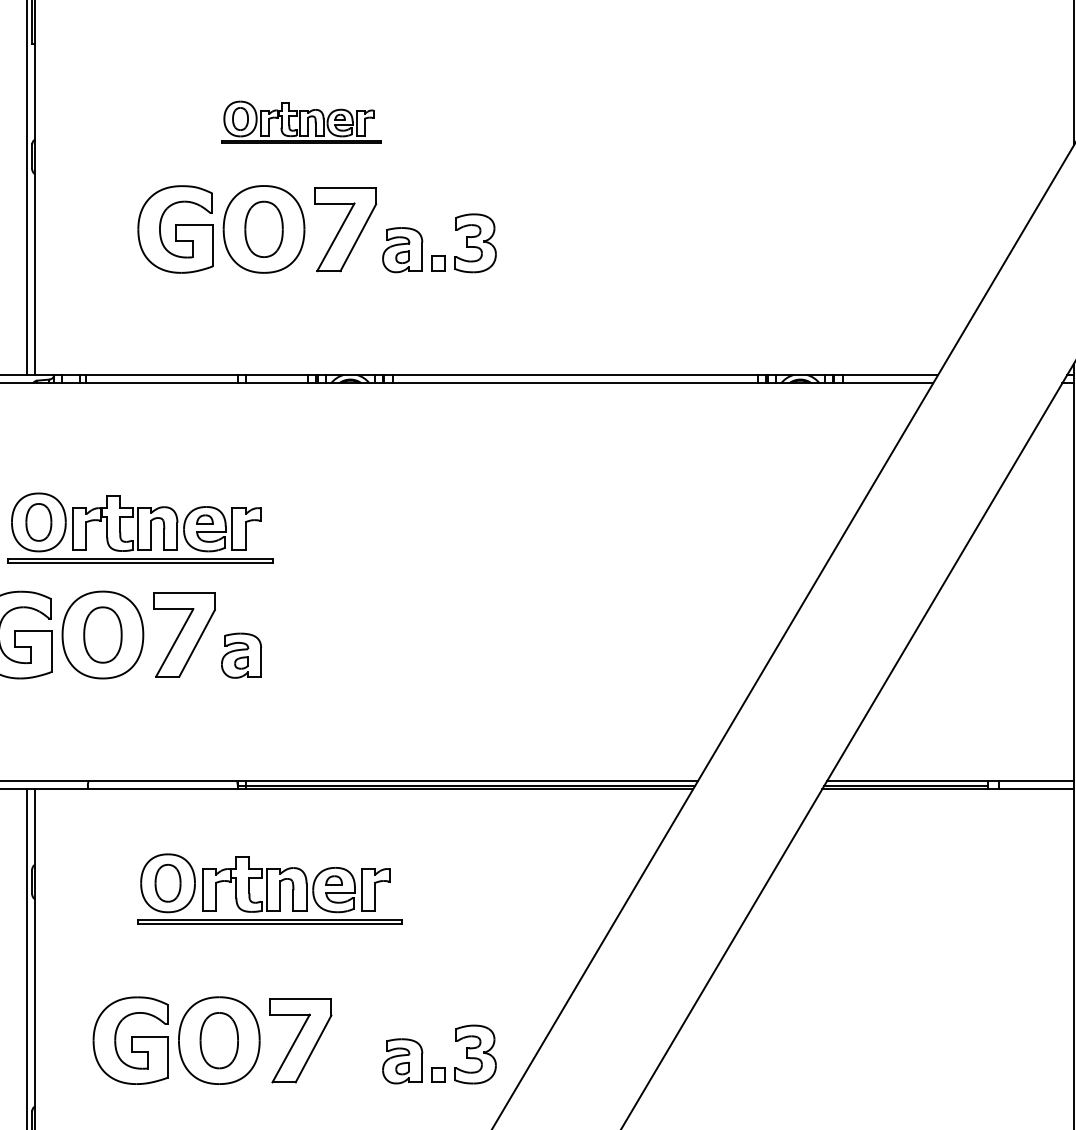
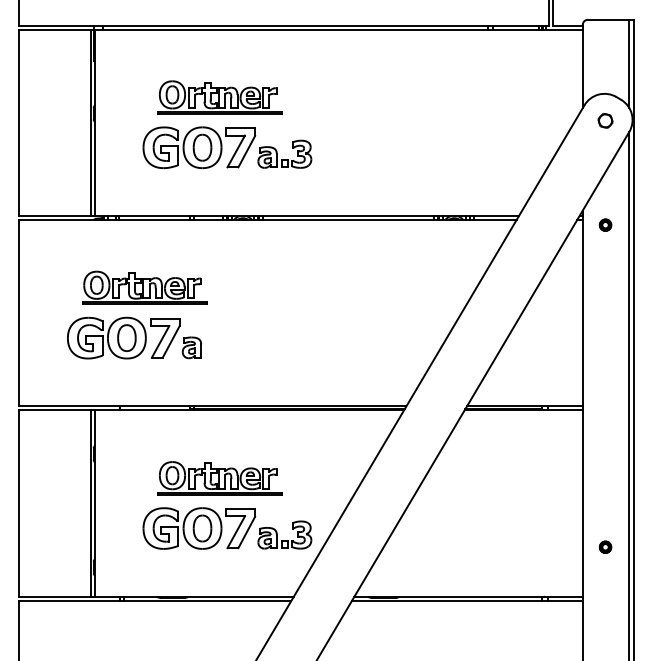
part: (300, 122) -> (219, 97), size x1.67
part: (268, 889) -> (219, 478), moved
part: (212, 1040) -> (199, 528), moved

